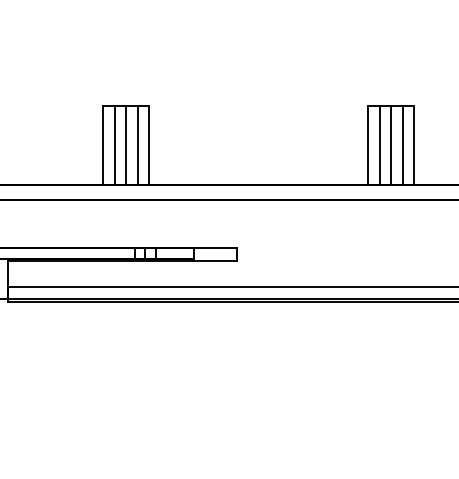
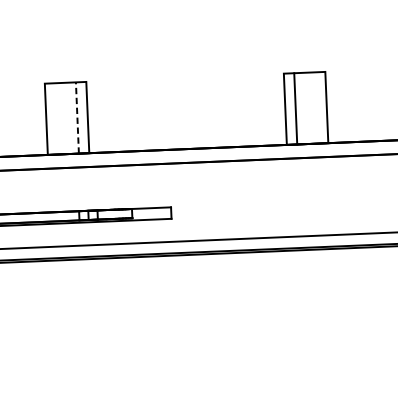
line: (114, 144) -> (56, 118), removed
line: (126, 144) -> (67, 117), removed
line: (391, 144) -> (306, 107), removed
line: (402, 144) -> (316, 107), removed
line: (137, 145) -> (77, 118), solid -> dashed

